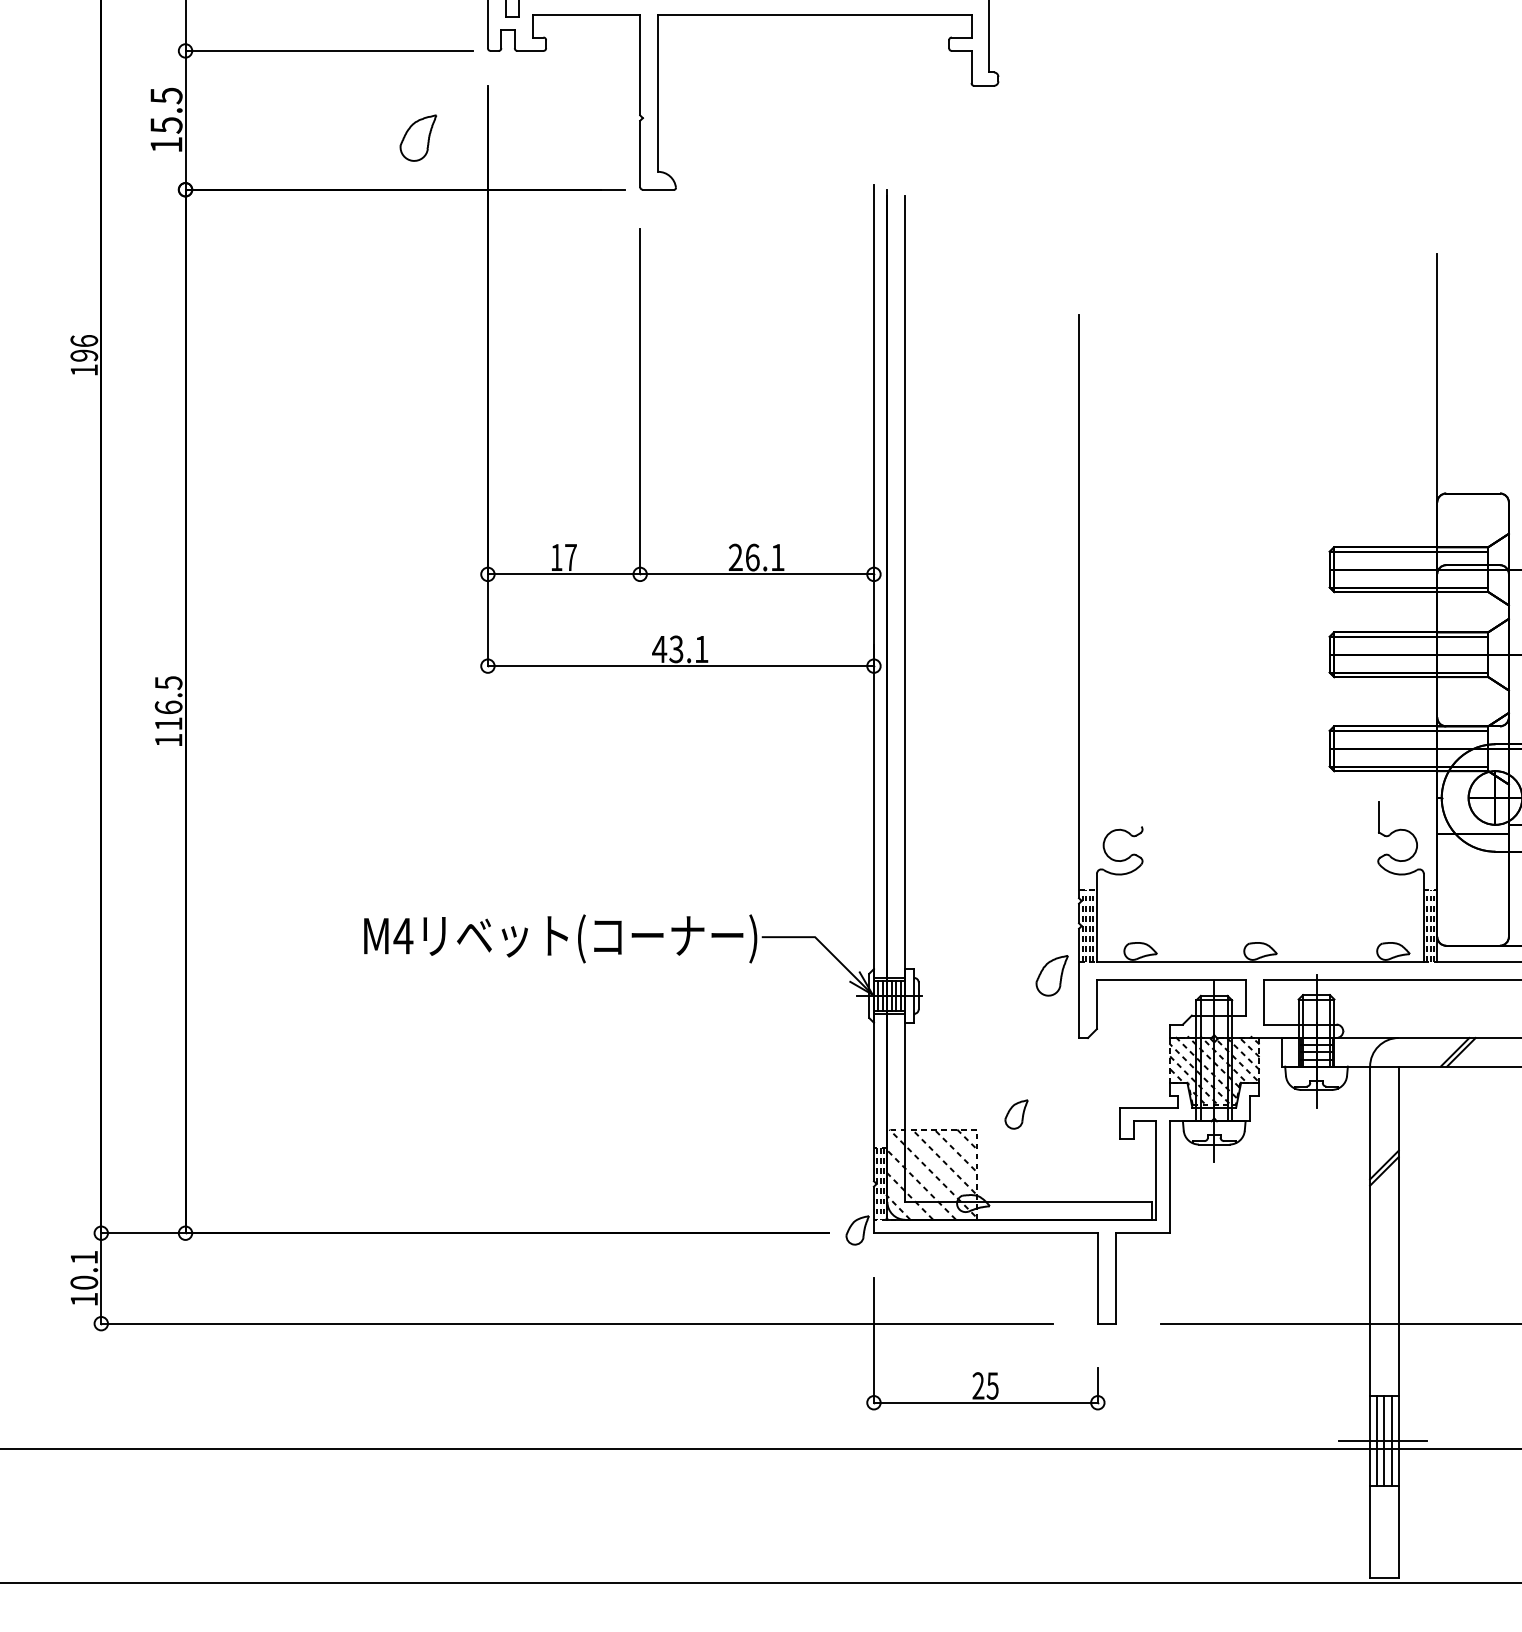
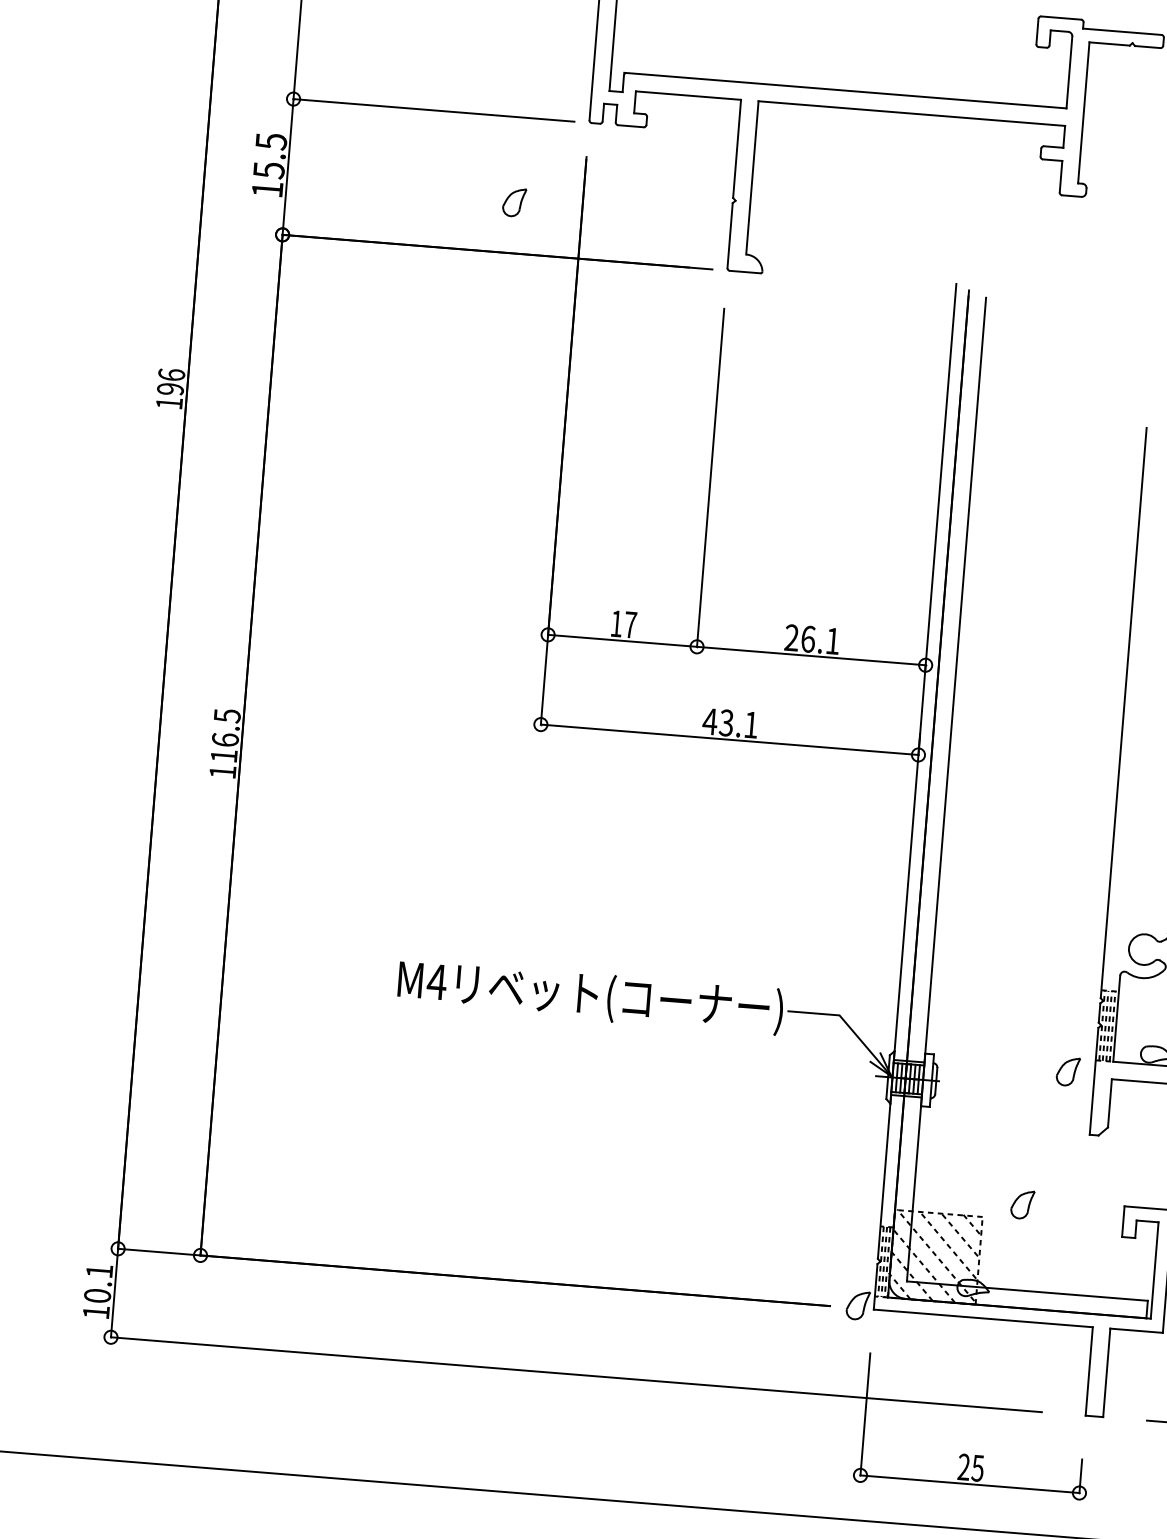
part: (418, 137) -> (514, 202), size x0.62
part: (1051, 975) -> (1067, 1071), size x0.71

